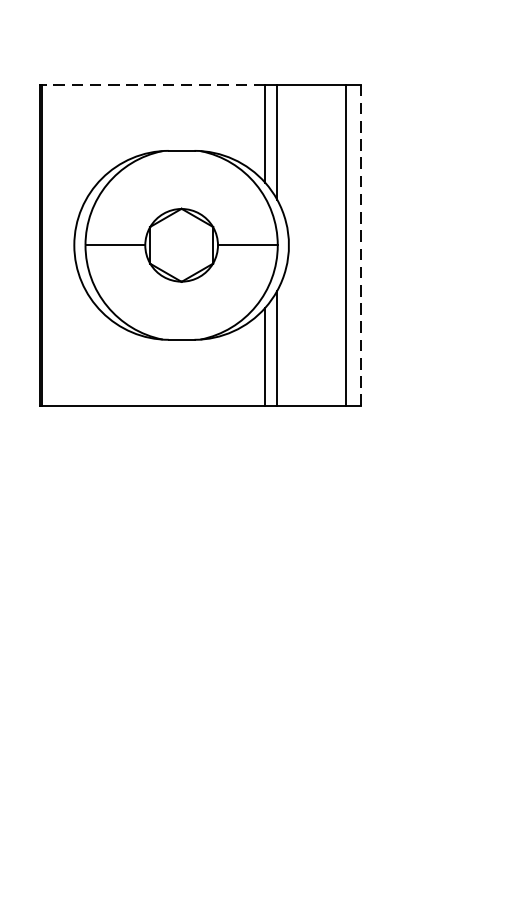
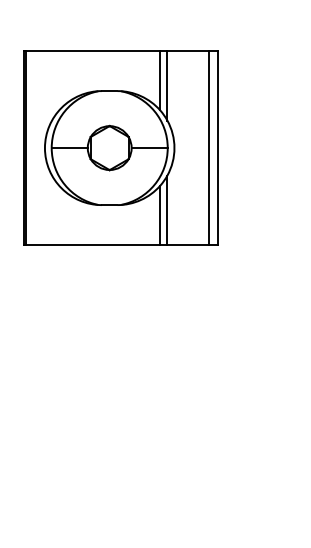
line: (153, 85) -> (92, 51), dashed -> solid
line: (361, 246) -> (218, 148), dashed -> solid

